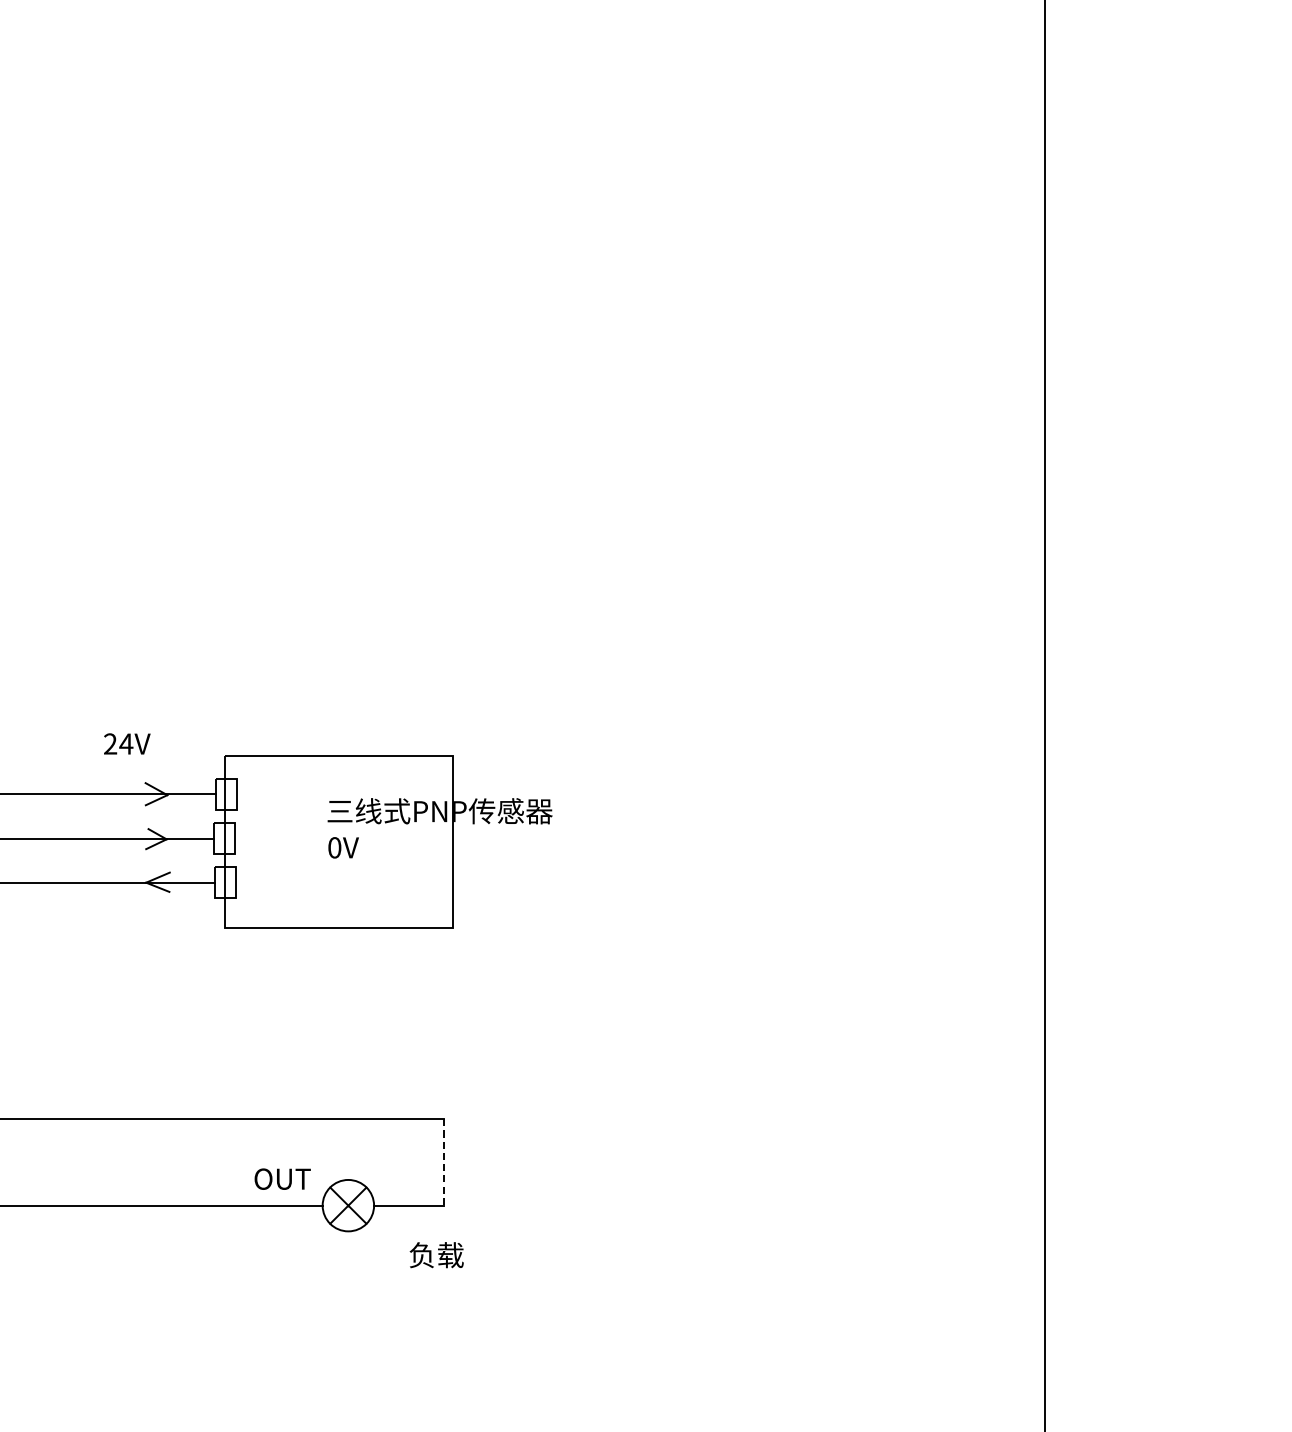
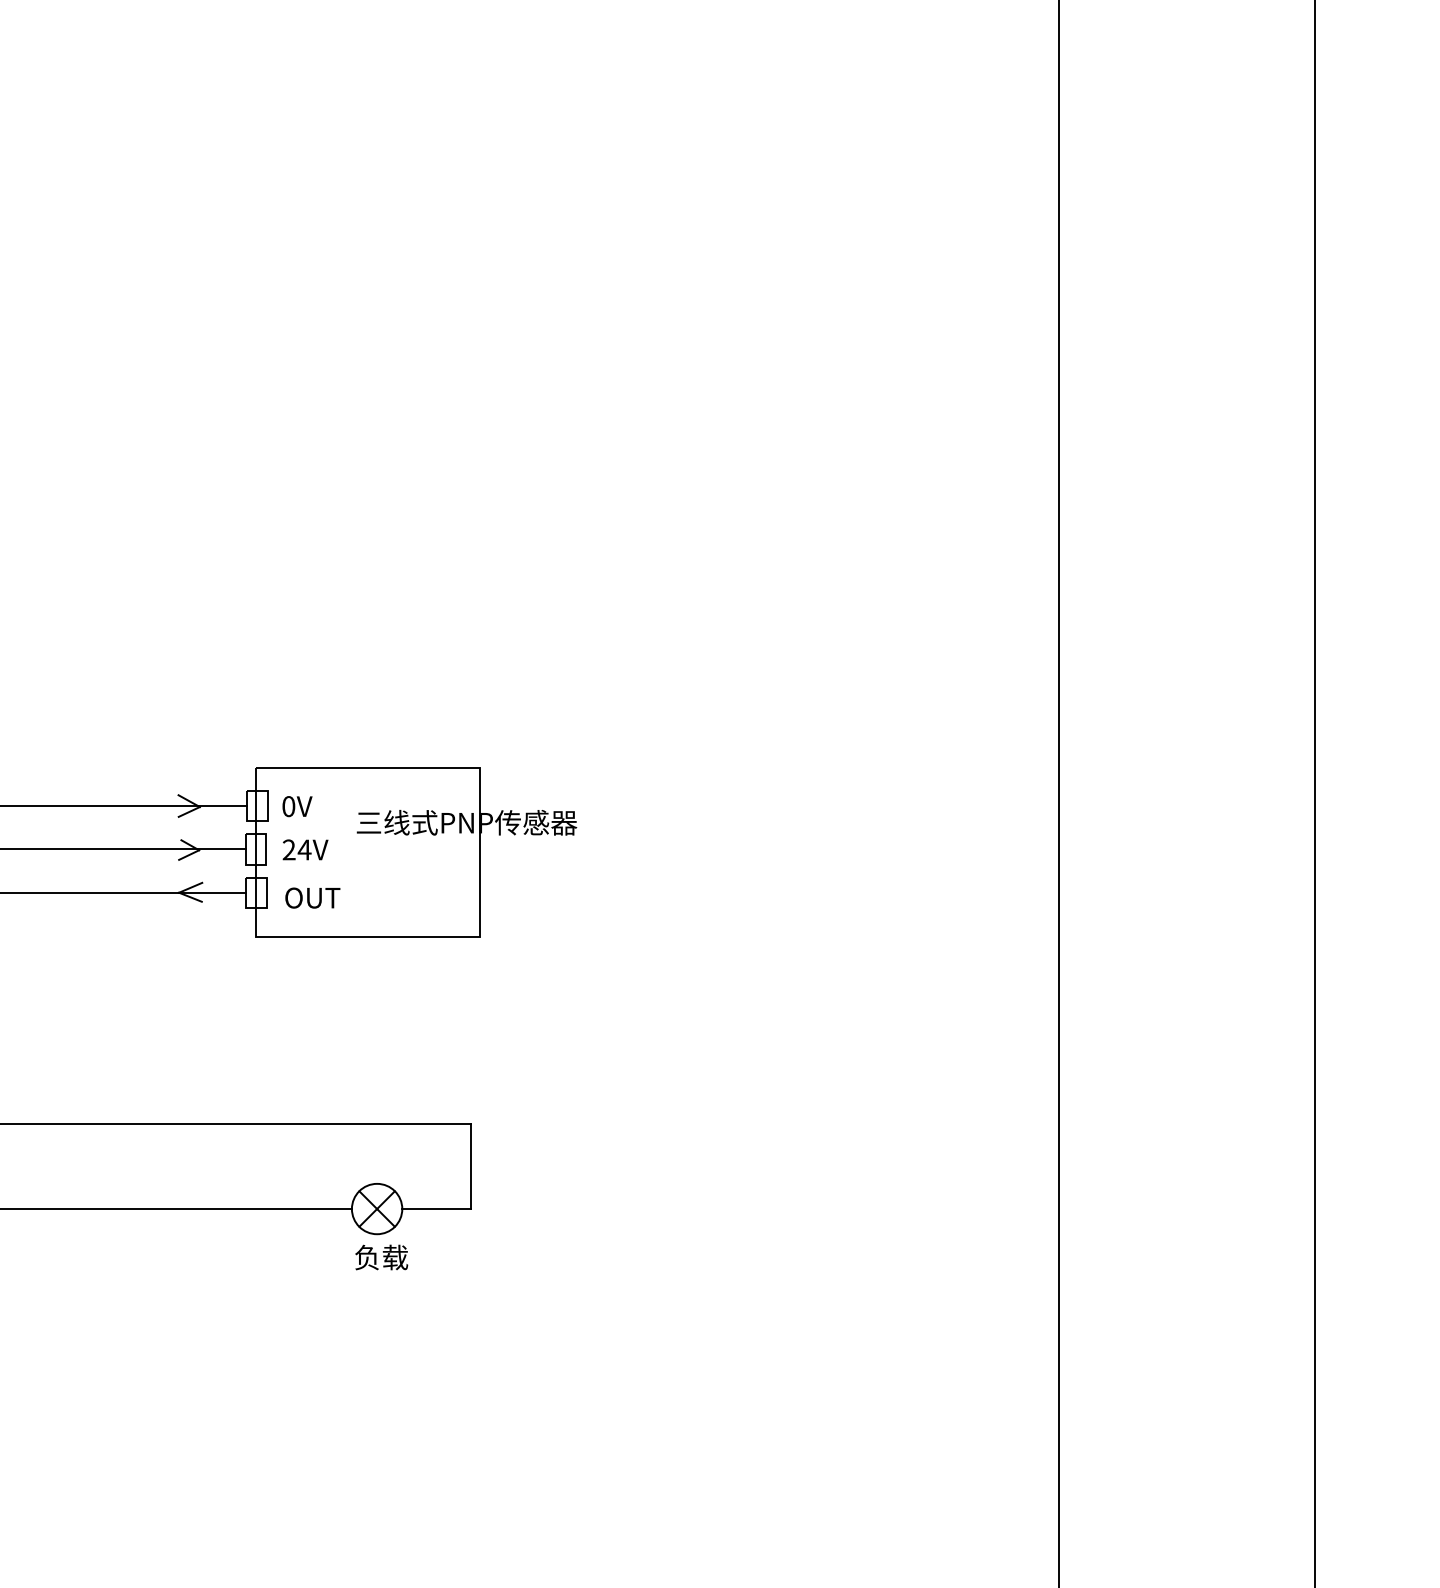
text: (127, 743) -> (305, 849), moved
text: (343, 847) -> (297, 806), moved
line: (443, 1163) -> (470, 1167), dashed -> solid
text: (282, 1178) -> (312, 897), moved
text: (436, 1255) -> (381, 1257), moved

